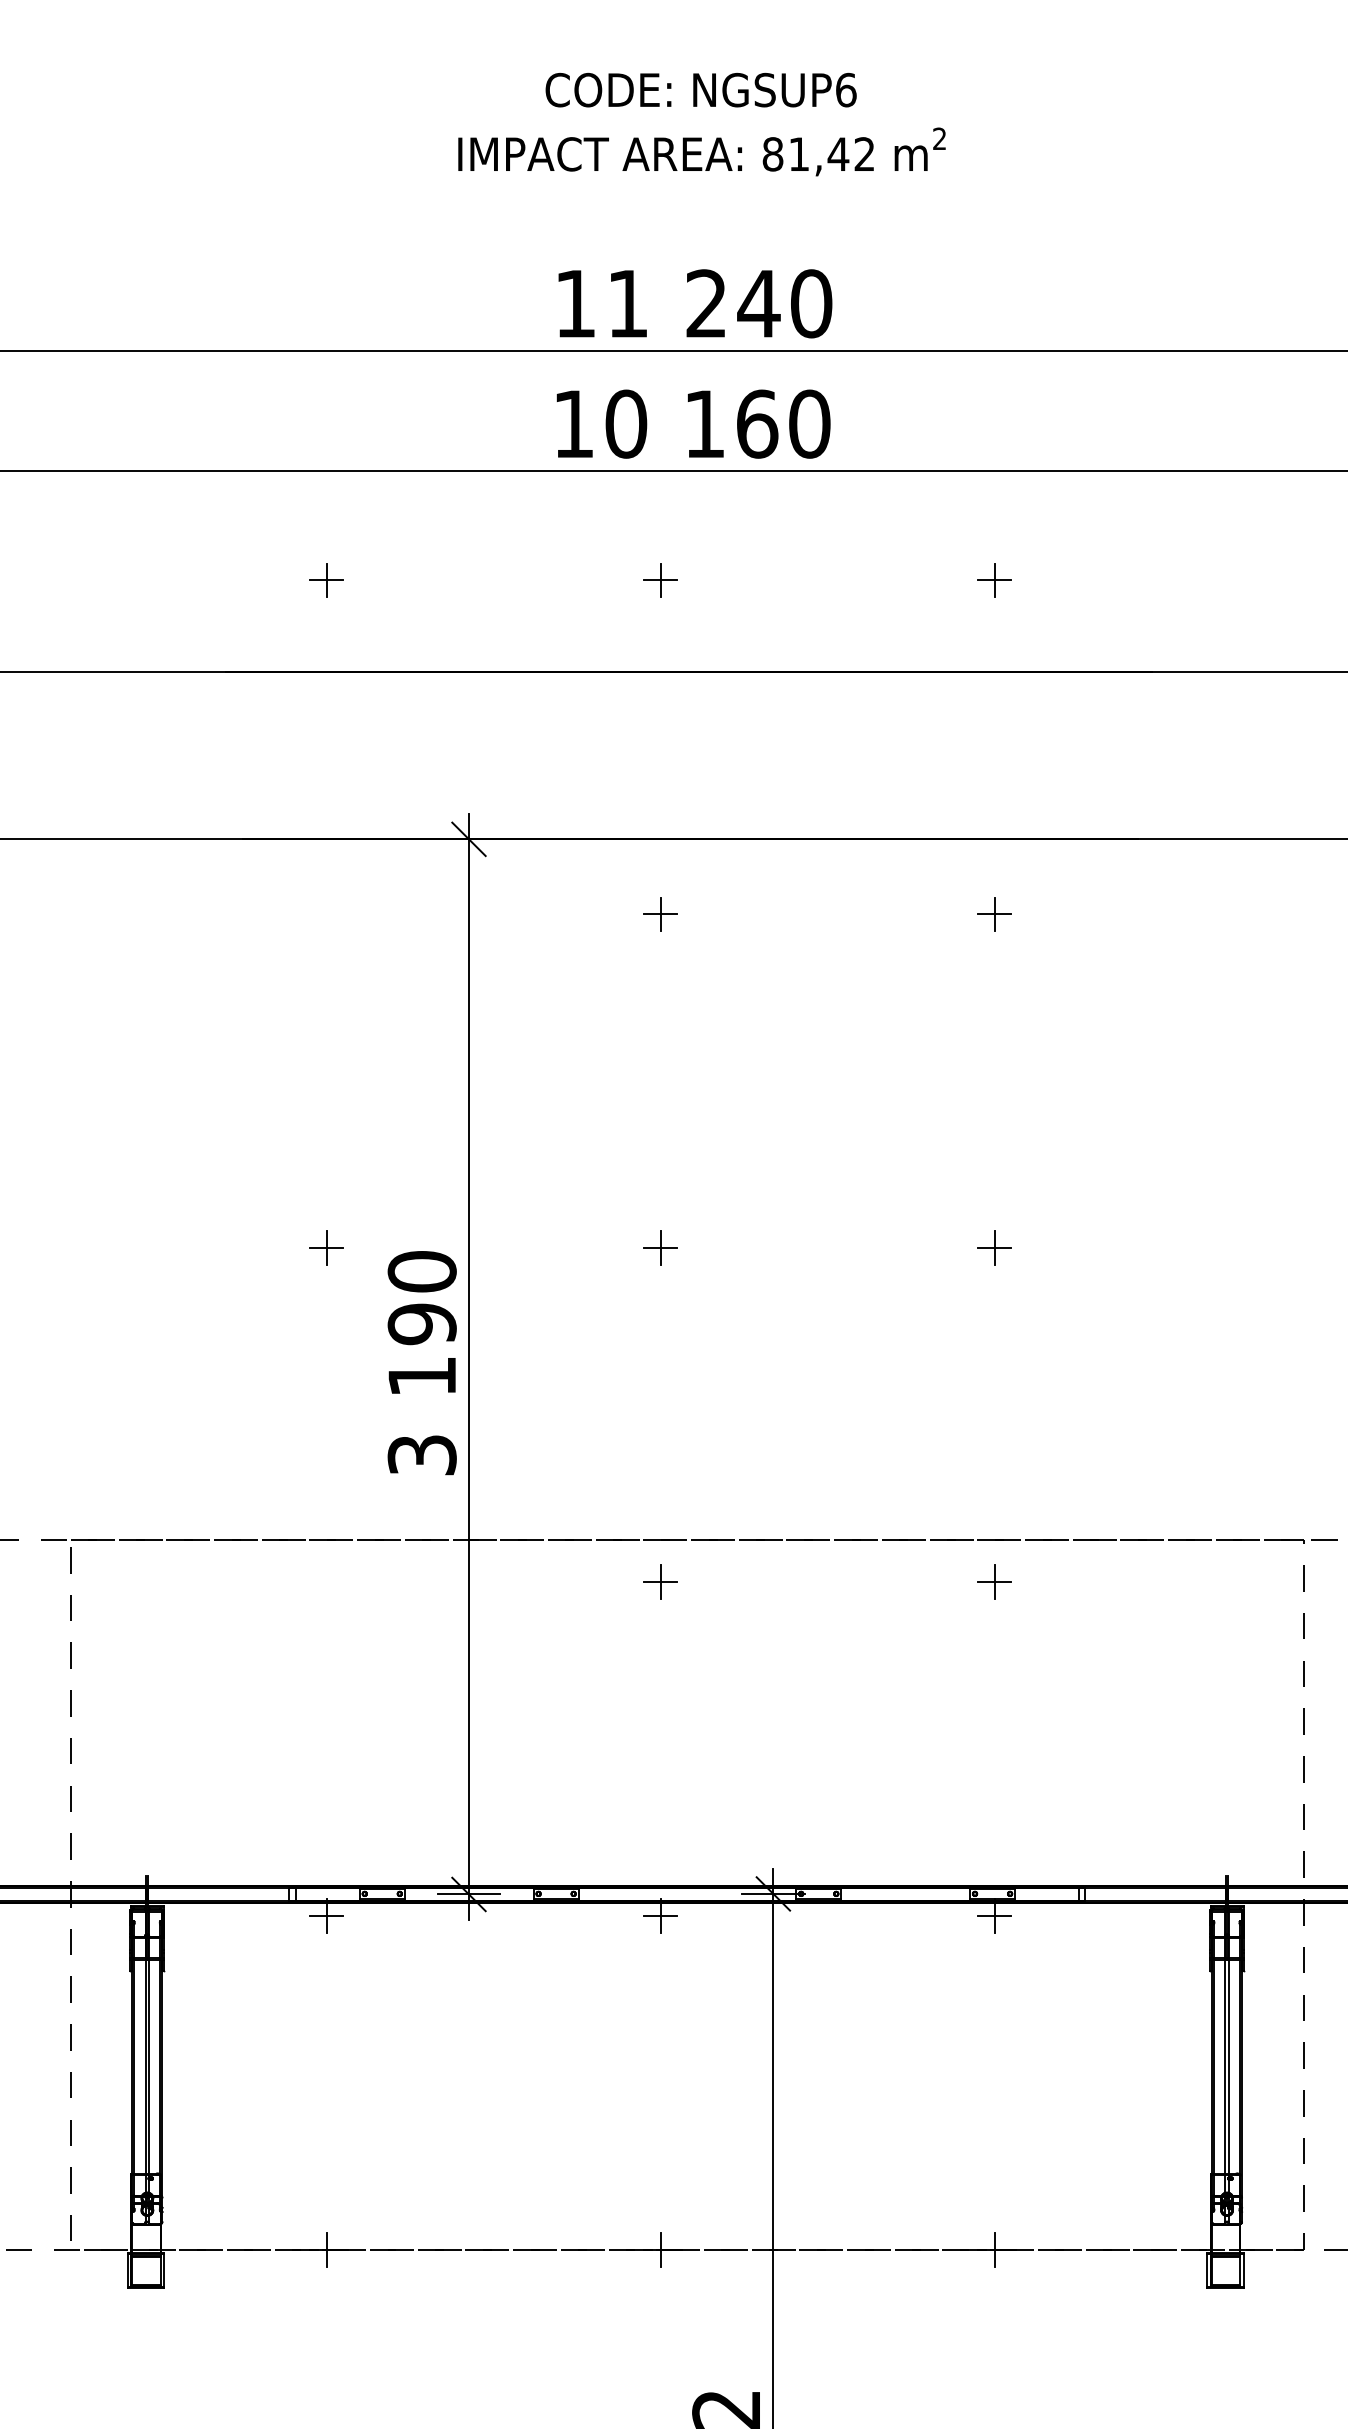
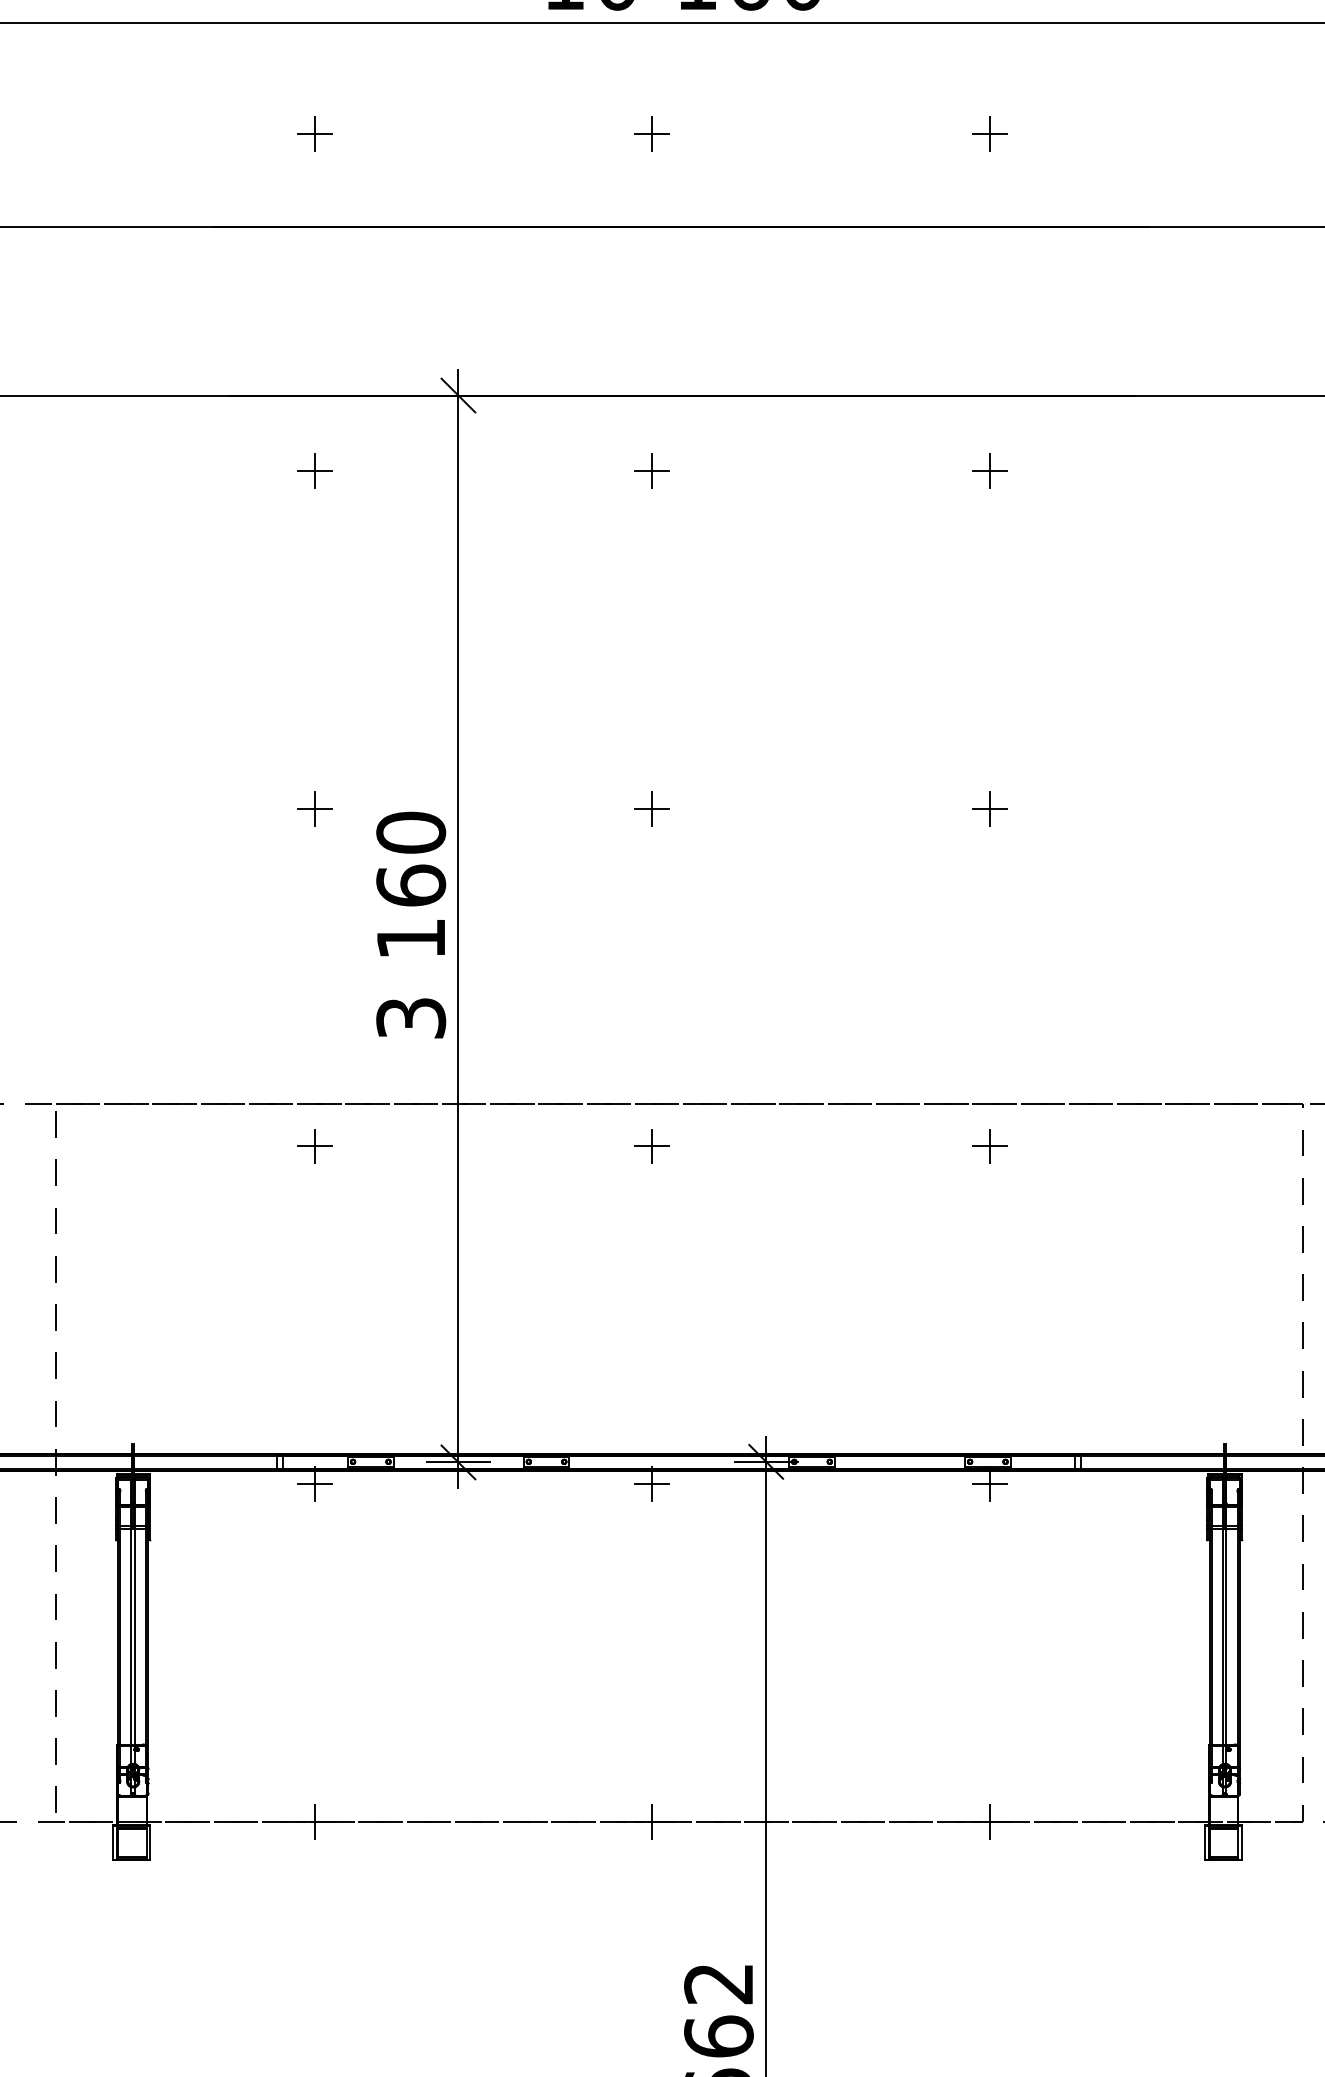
part: (326, 914) -> (314, 471), added
text: (421, 1324) -> (410, 886), 190 -> 160
part: (326, 1581) -> (314, 1145), added

